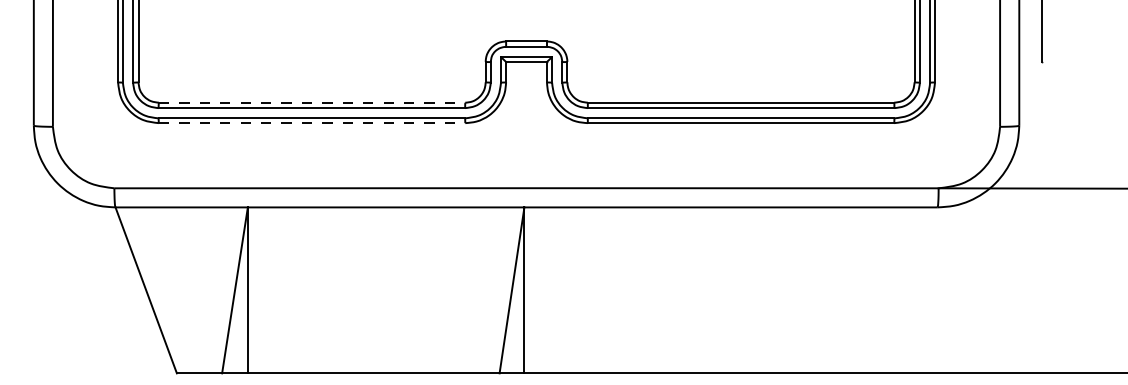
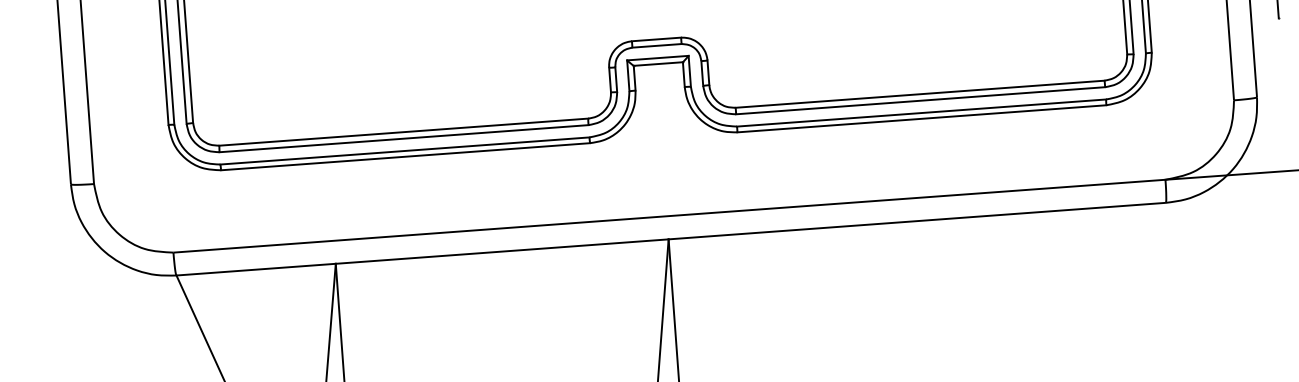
line: (312, 102) -> (404, 131), dashed -> solid
line: (312, 123) -> (406, 157), dashed -> solid

